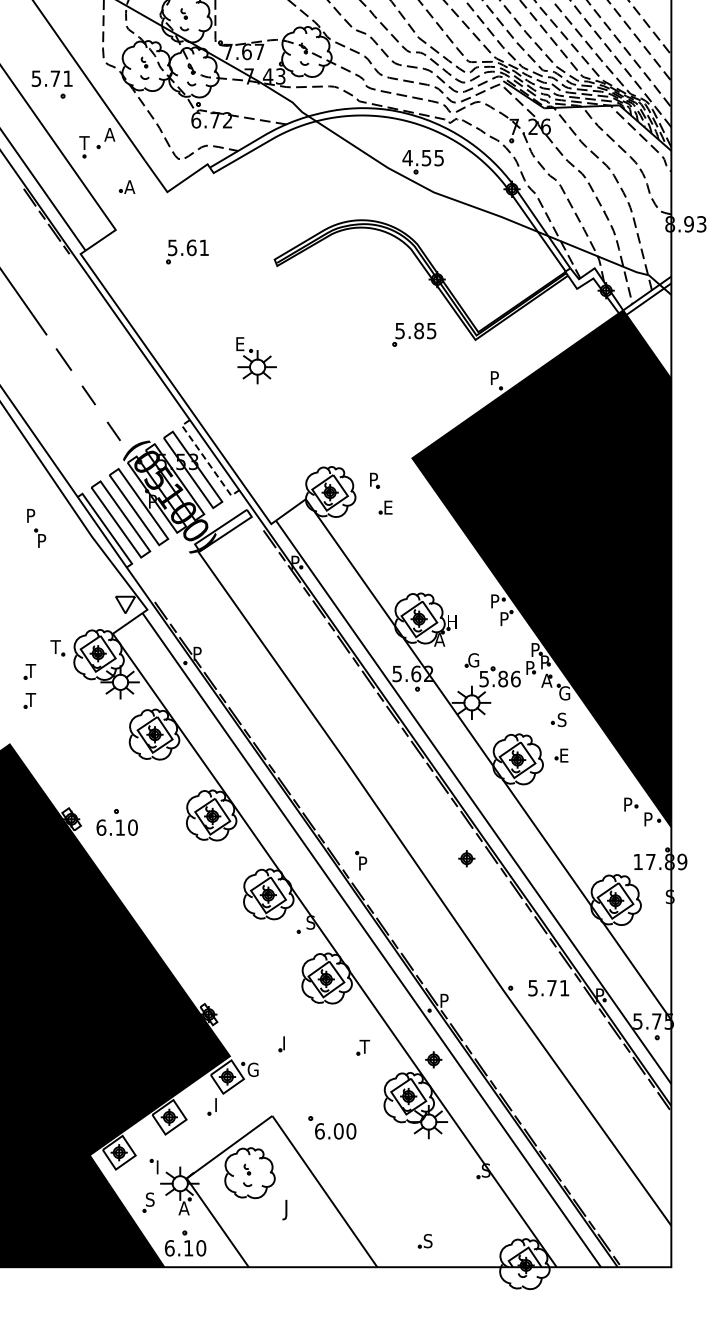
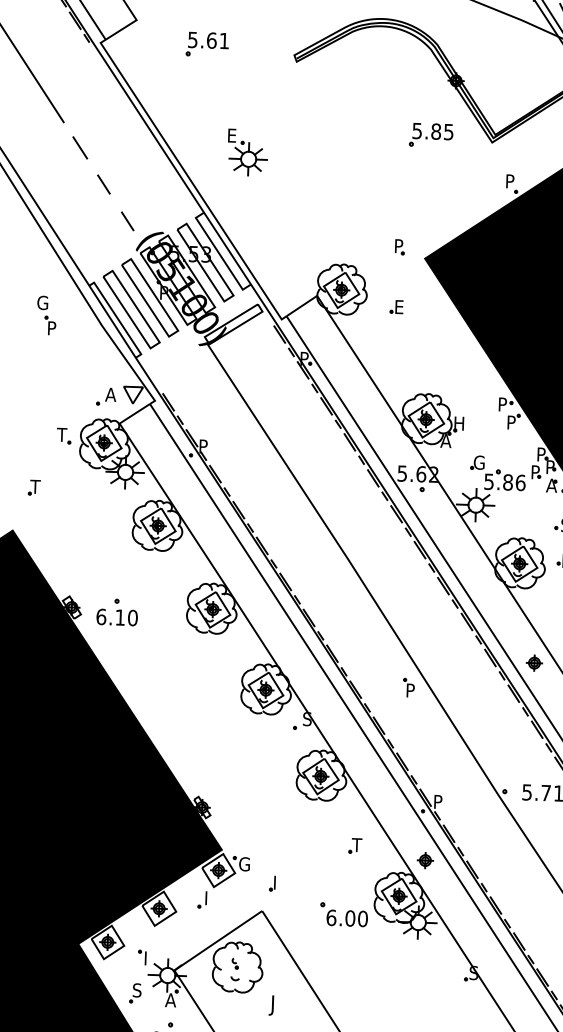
part: (256, 360) -> (247, 152), moved
line: (206, 460) -> (219, 253), dashed -> solid
part: (374, 480) -> (399, 246), moved
text: (31, 515) -> (42, 302), P -> G
part: (98, 607) -> (106, 396), added
part: (29, 671) -> (34, 458), removed
part: (466, 858) -> (534, 662), moved
part: (361, 860) -> (409, 687), moved
part: (281, 1044) -> (272, 883), moved
part: (332, 1127) -> (344, 914), moved

